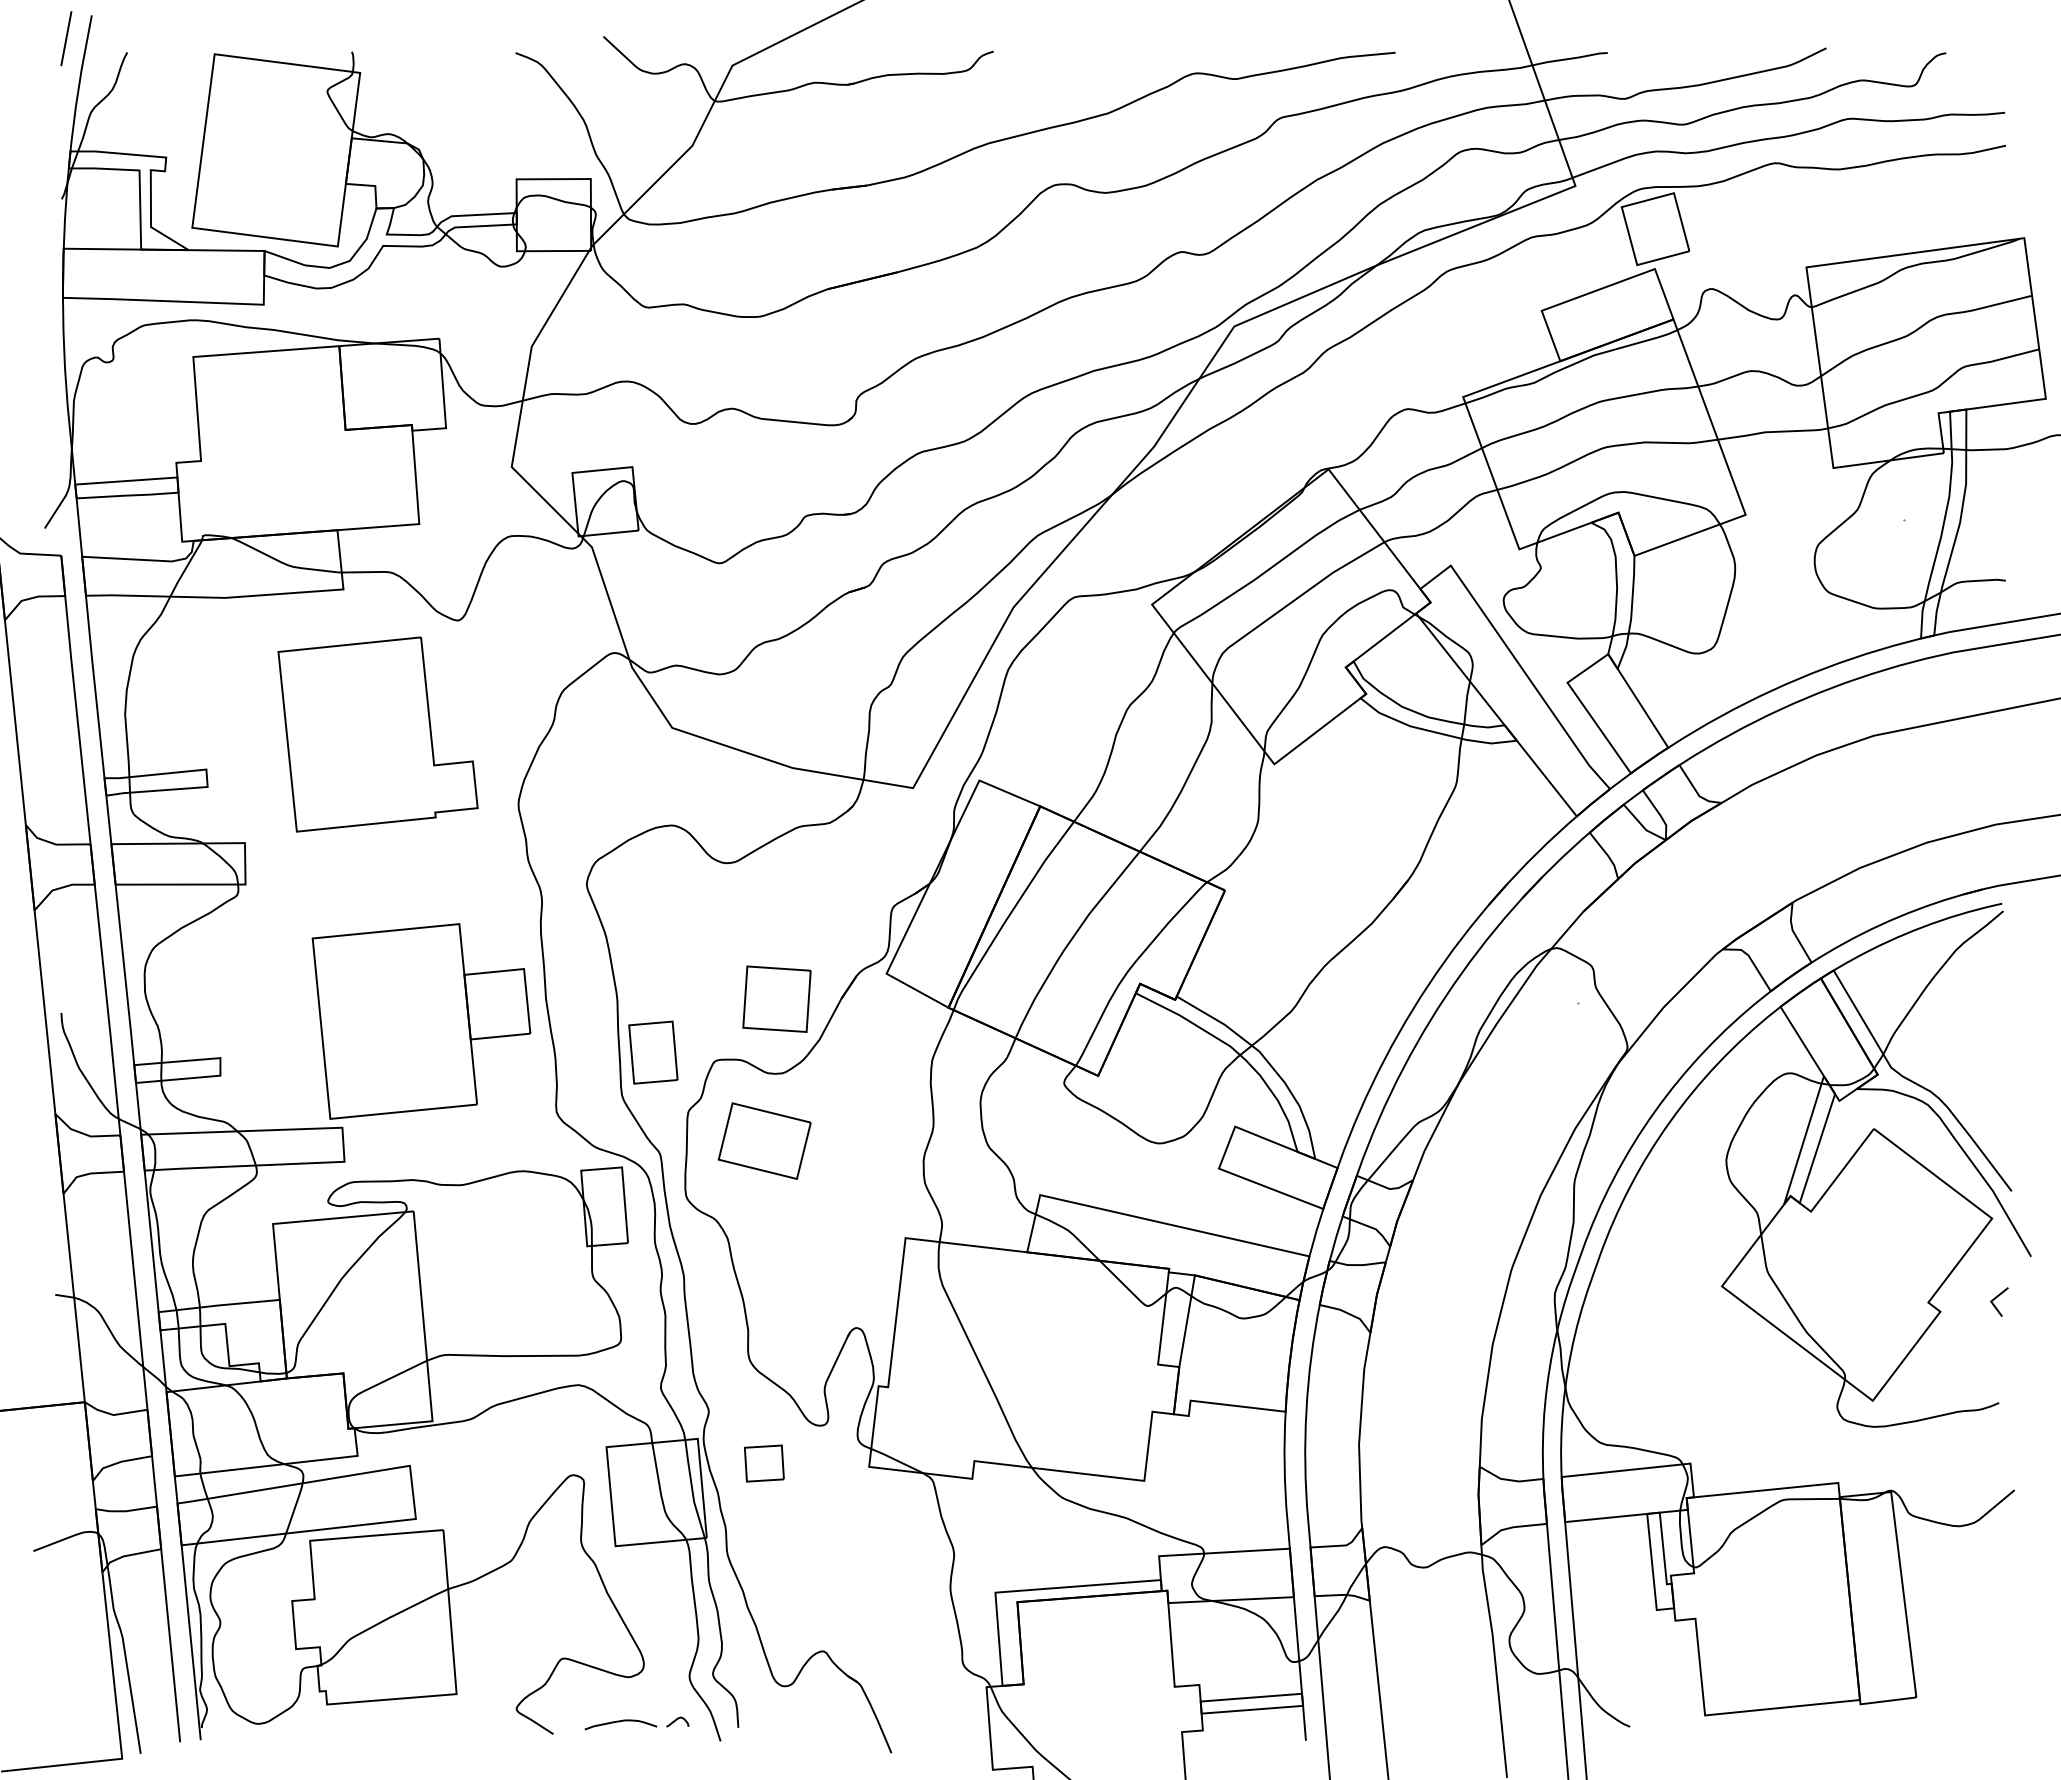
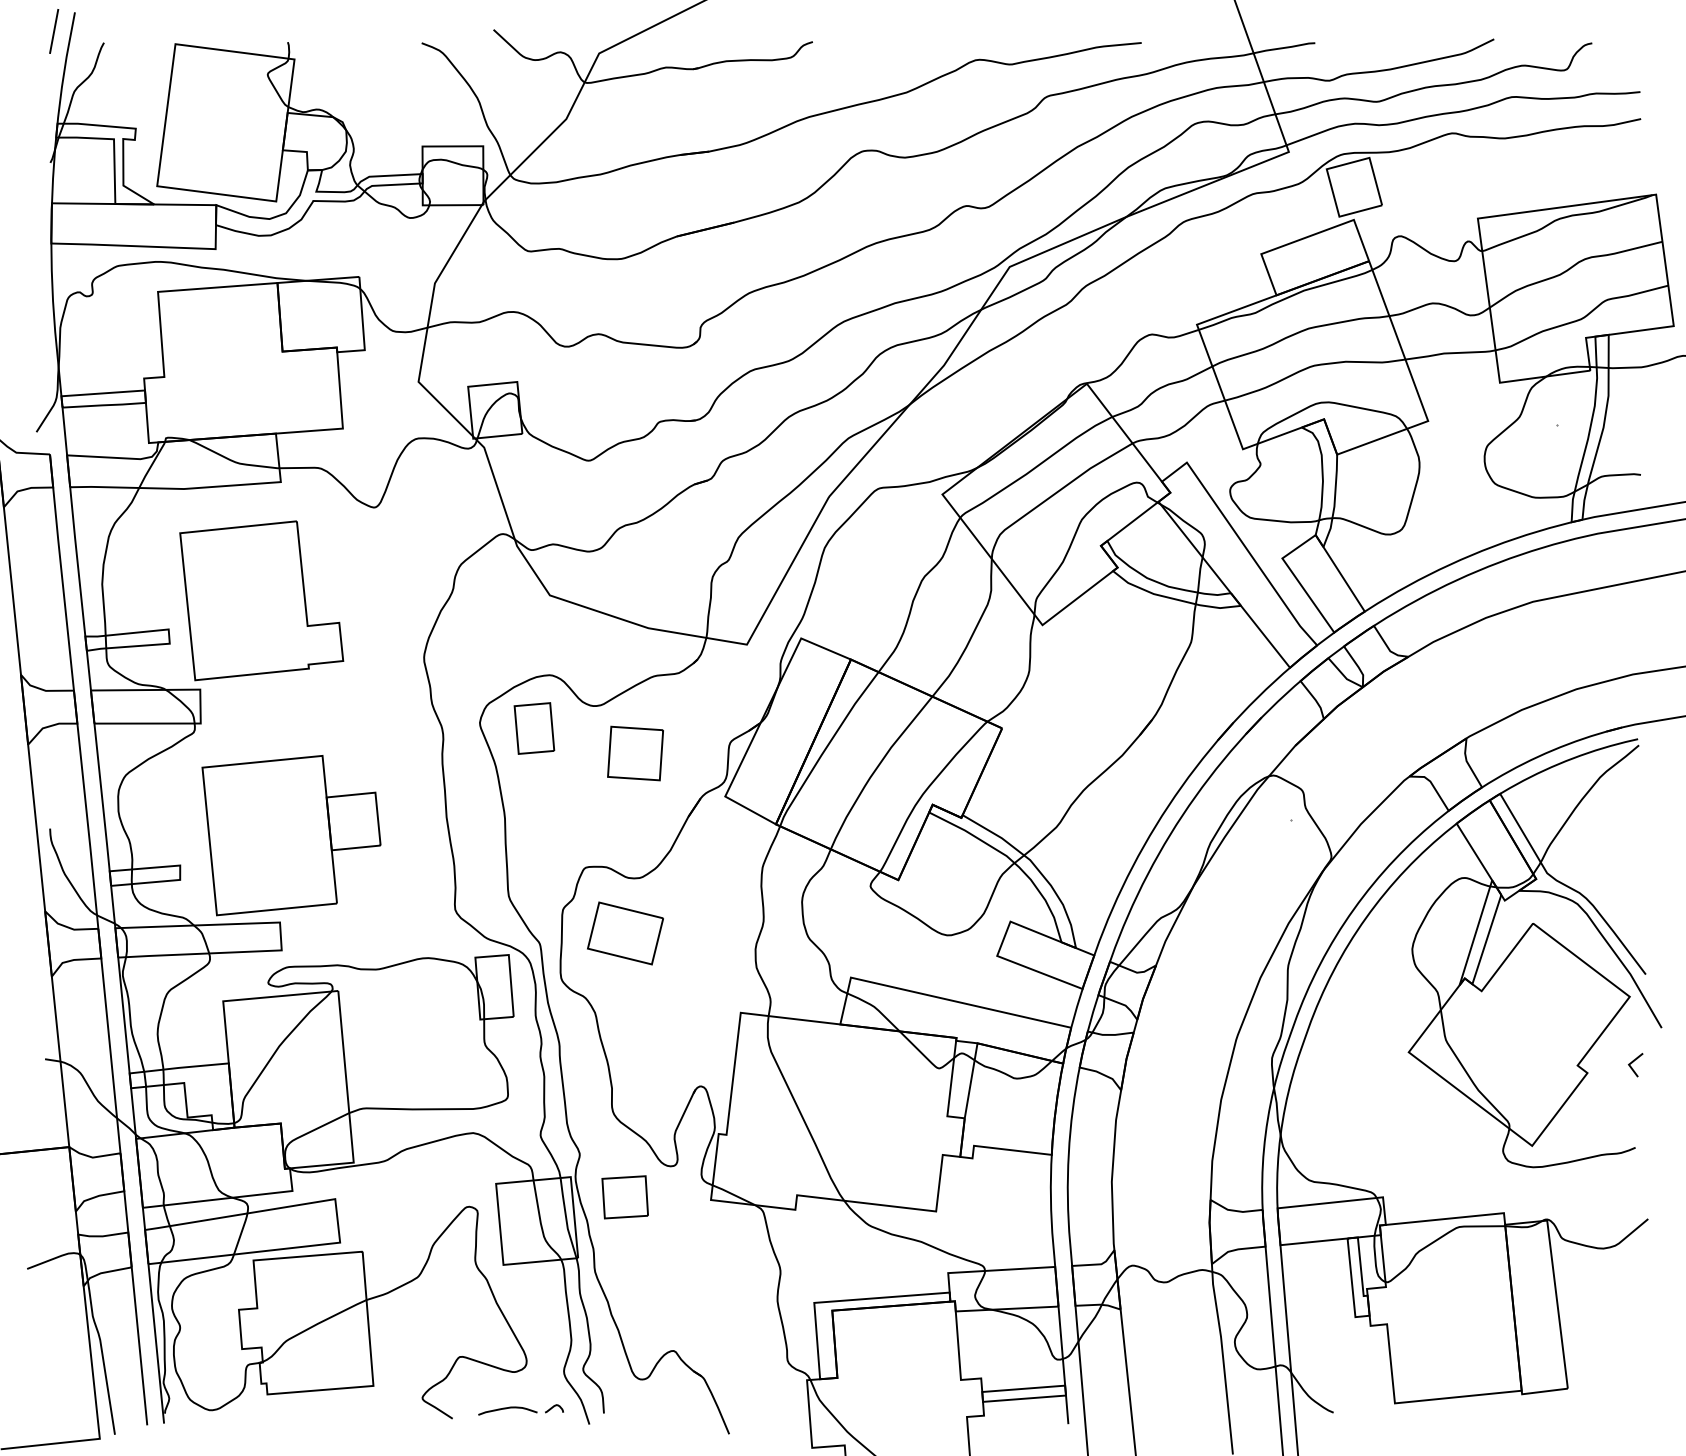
part: (377, 734) -> (261, 600), moved
part: (776, 998) -> (635, 752), moved
part: (421, 1021) -> (291, 835), moved
part: (653, 1052) -> (534, 728), moved
part: (764, 1463) -> (625, 1197), size x1.43

